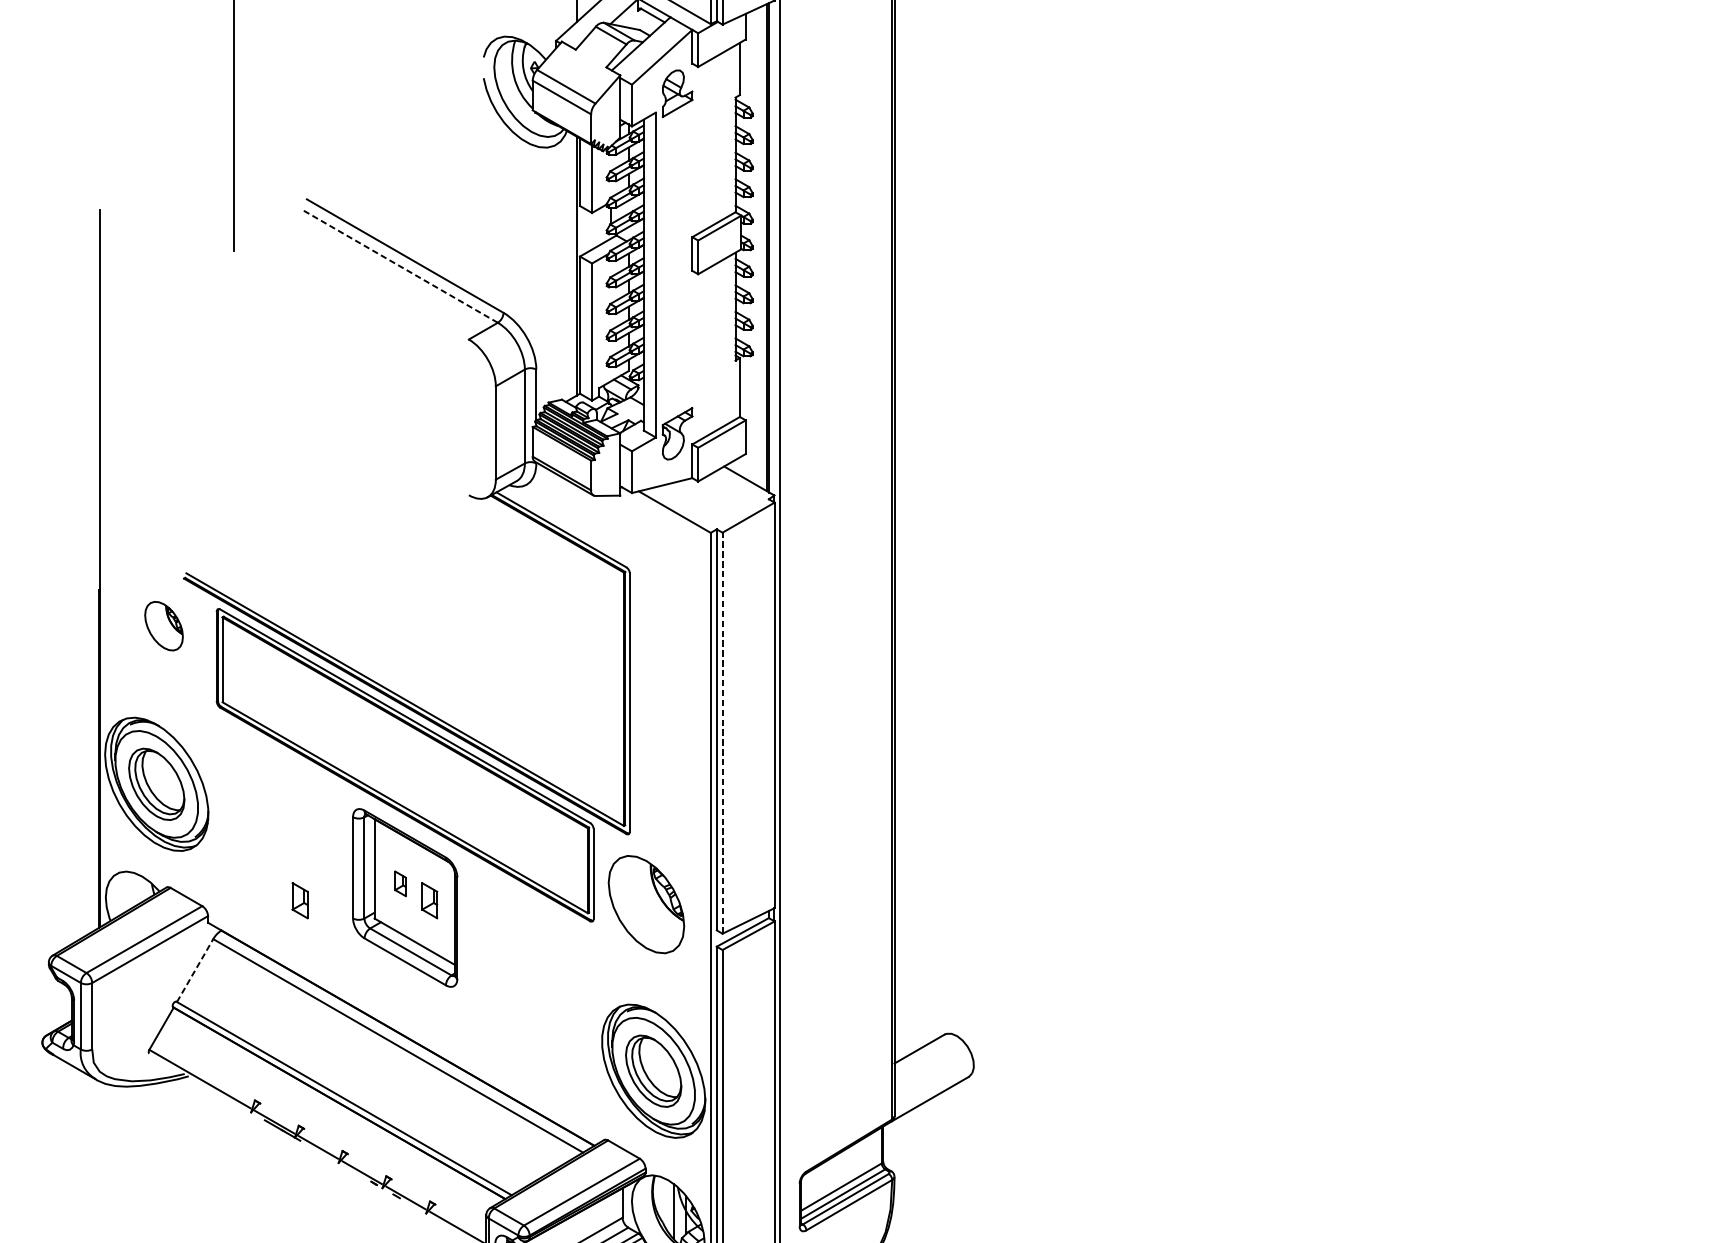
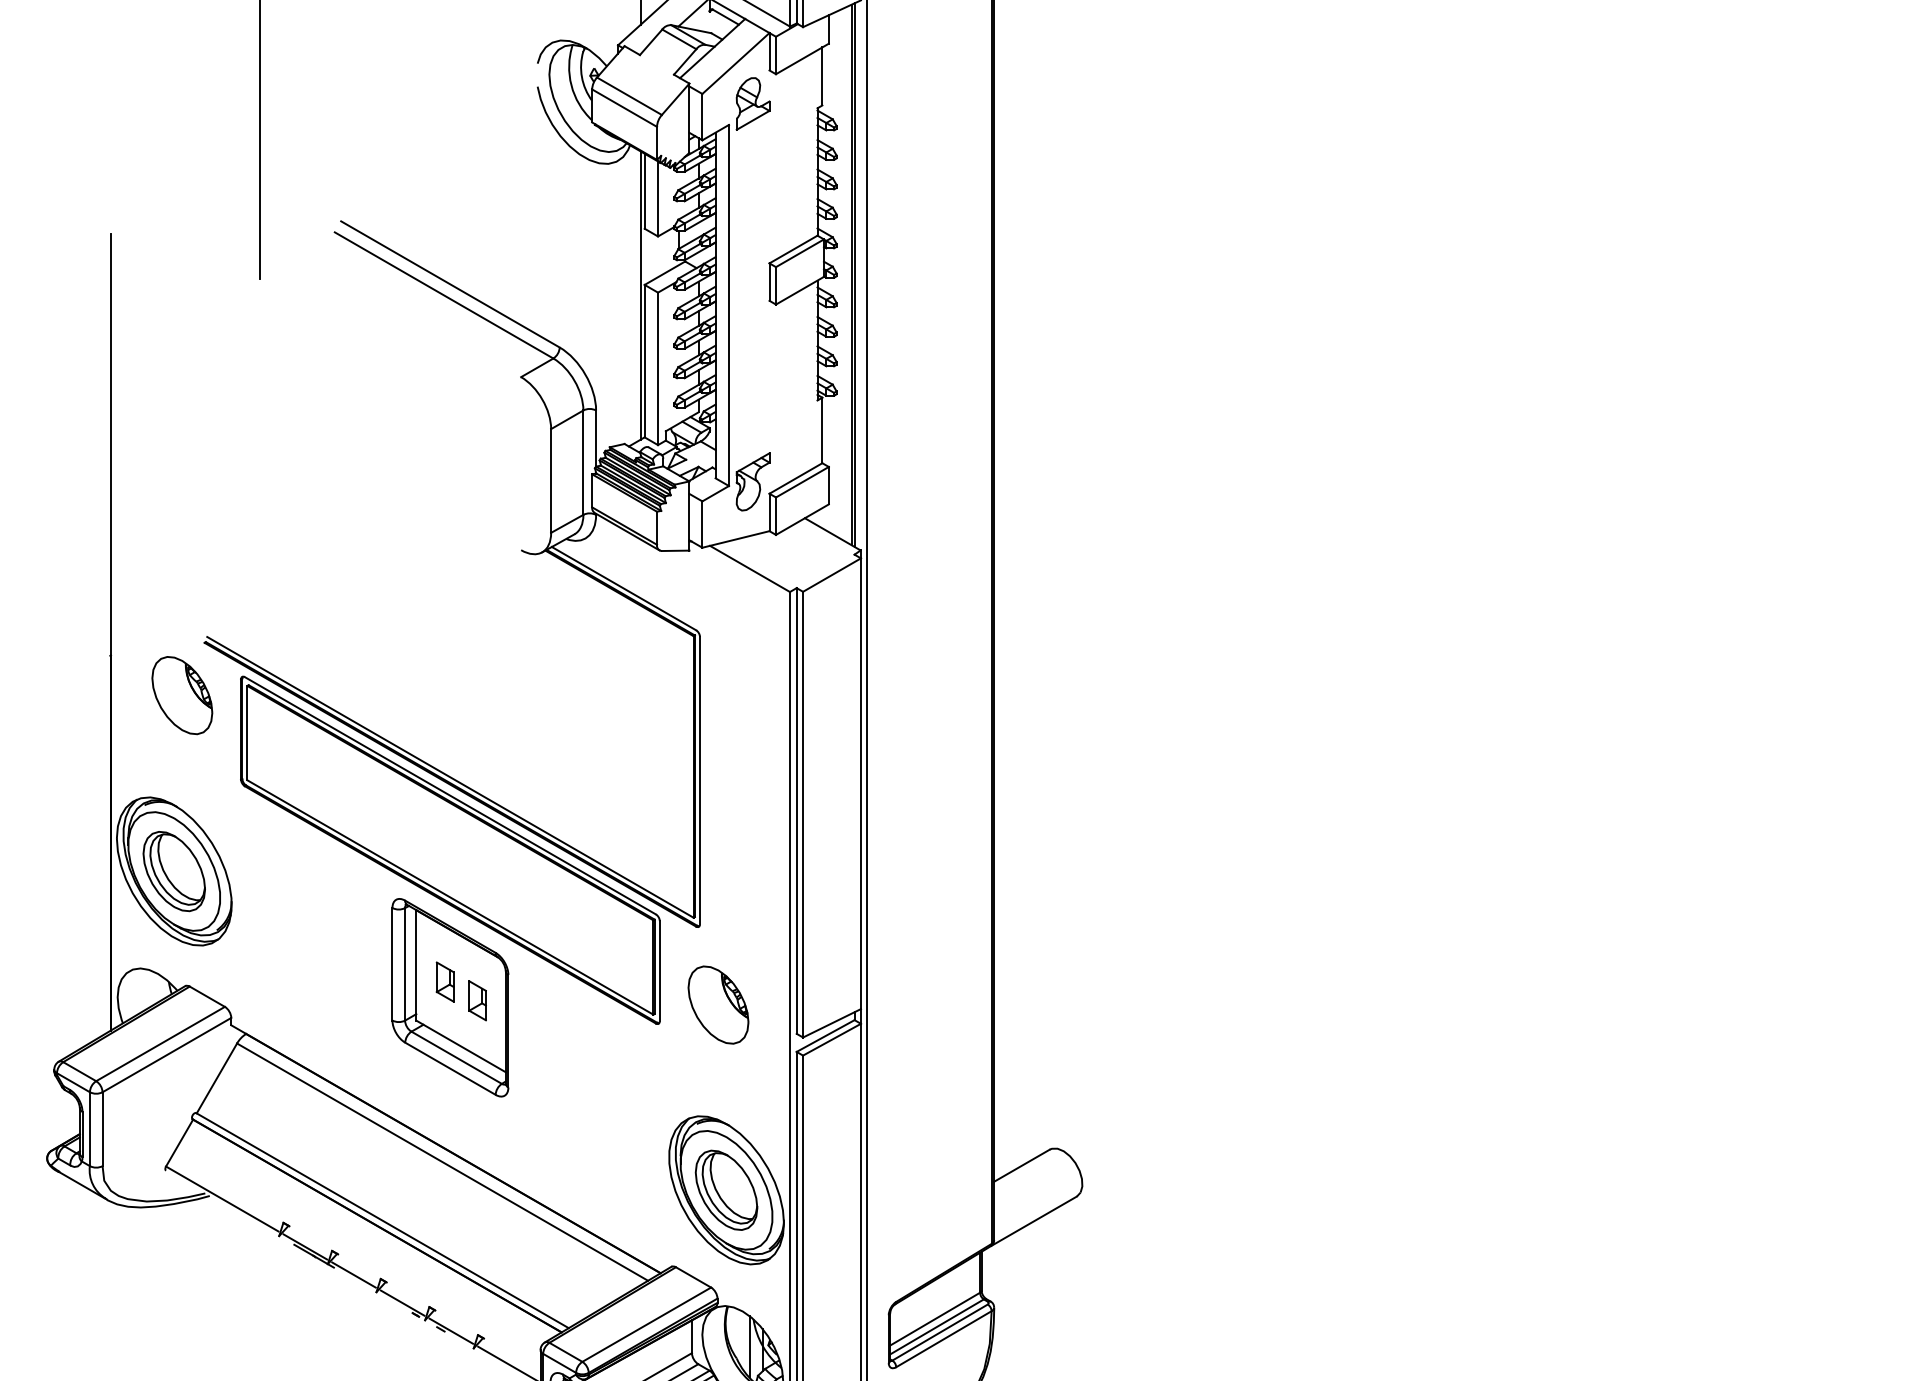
line: (399, 266) -> (443, 295), dashed -> solid
part: (164, 625) -> (182, 695), size x1.43
line: (722, 733) -> (803, 814), dashed -> solid
part: (399, 883) -> (444, 981), size x1.43
part: (300, 900) -> (333, 1000), removed
part: (646, 904) -> (718, 1004), size x0.71
line: (195, 970) -> (217, 1078), dashed -> solid

